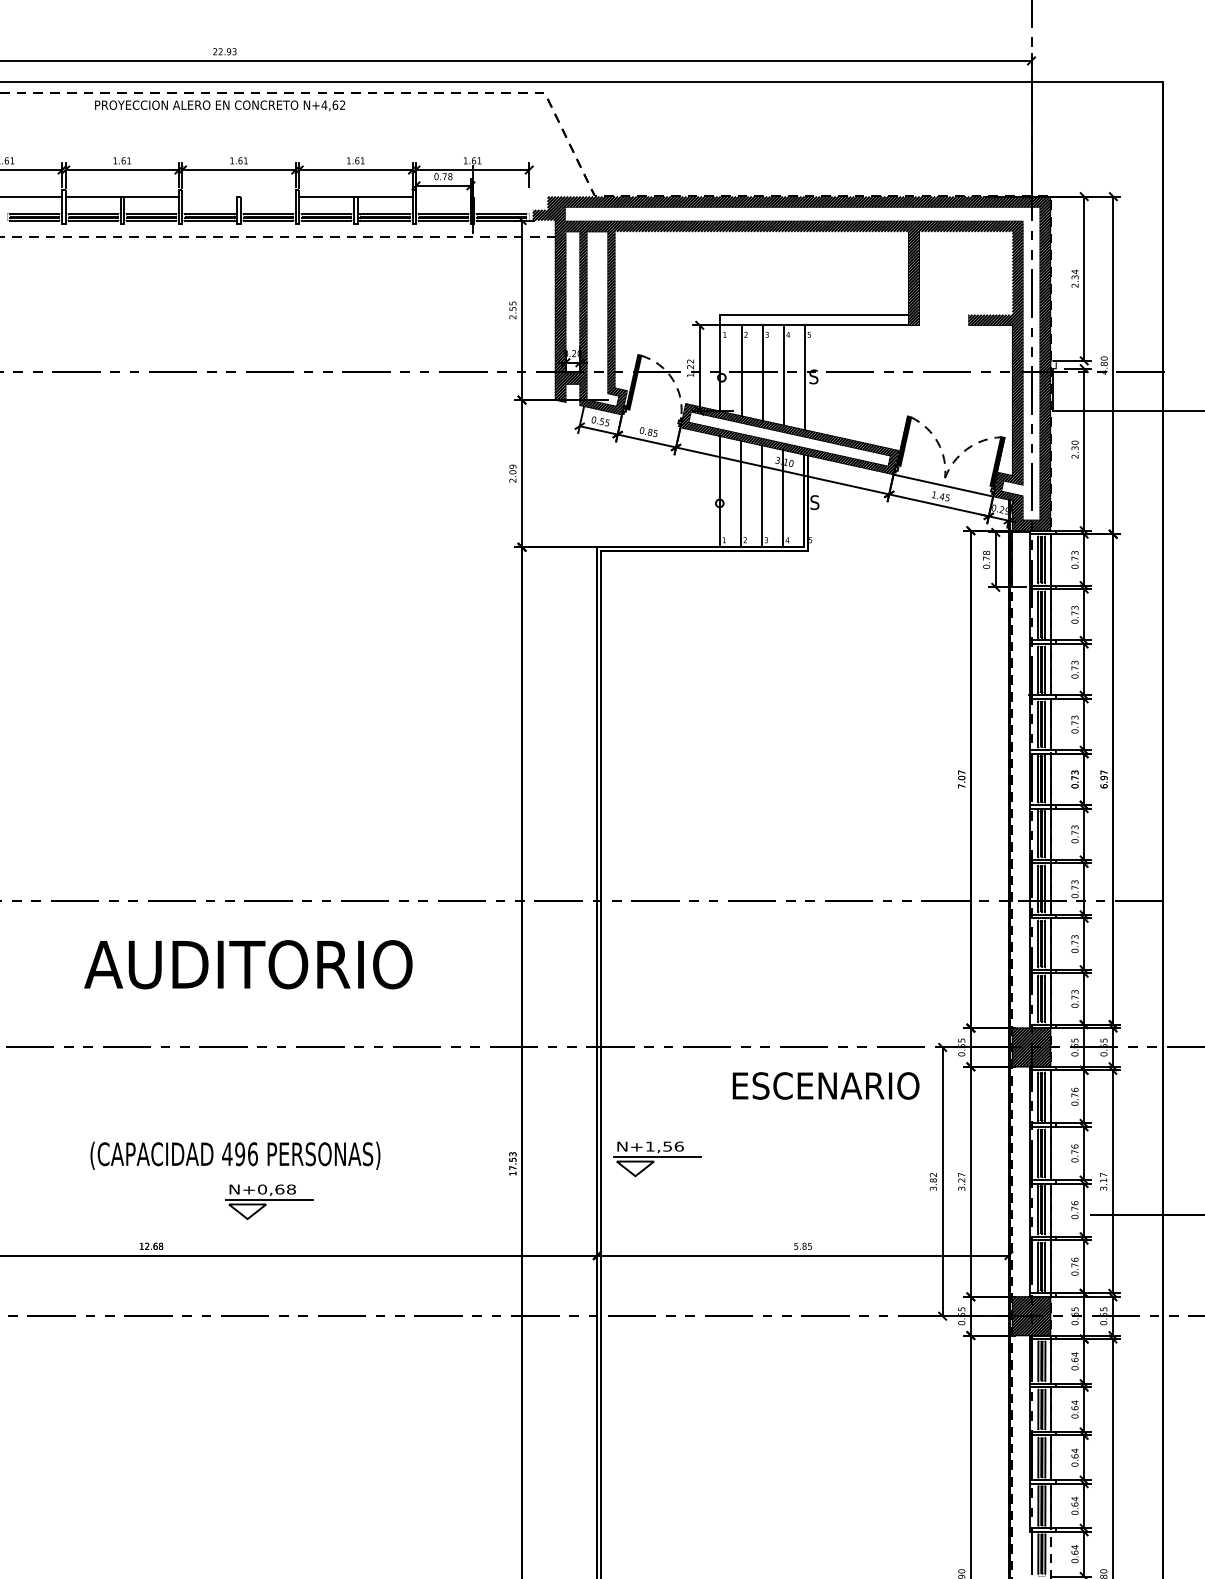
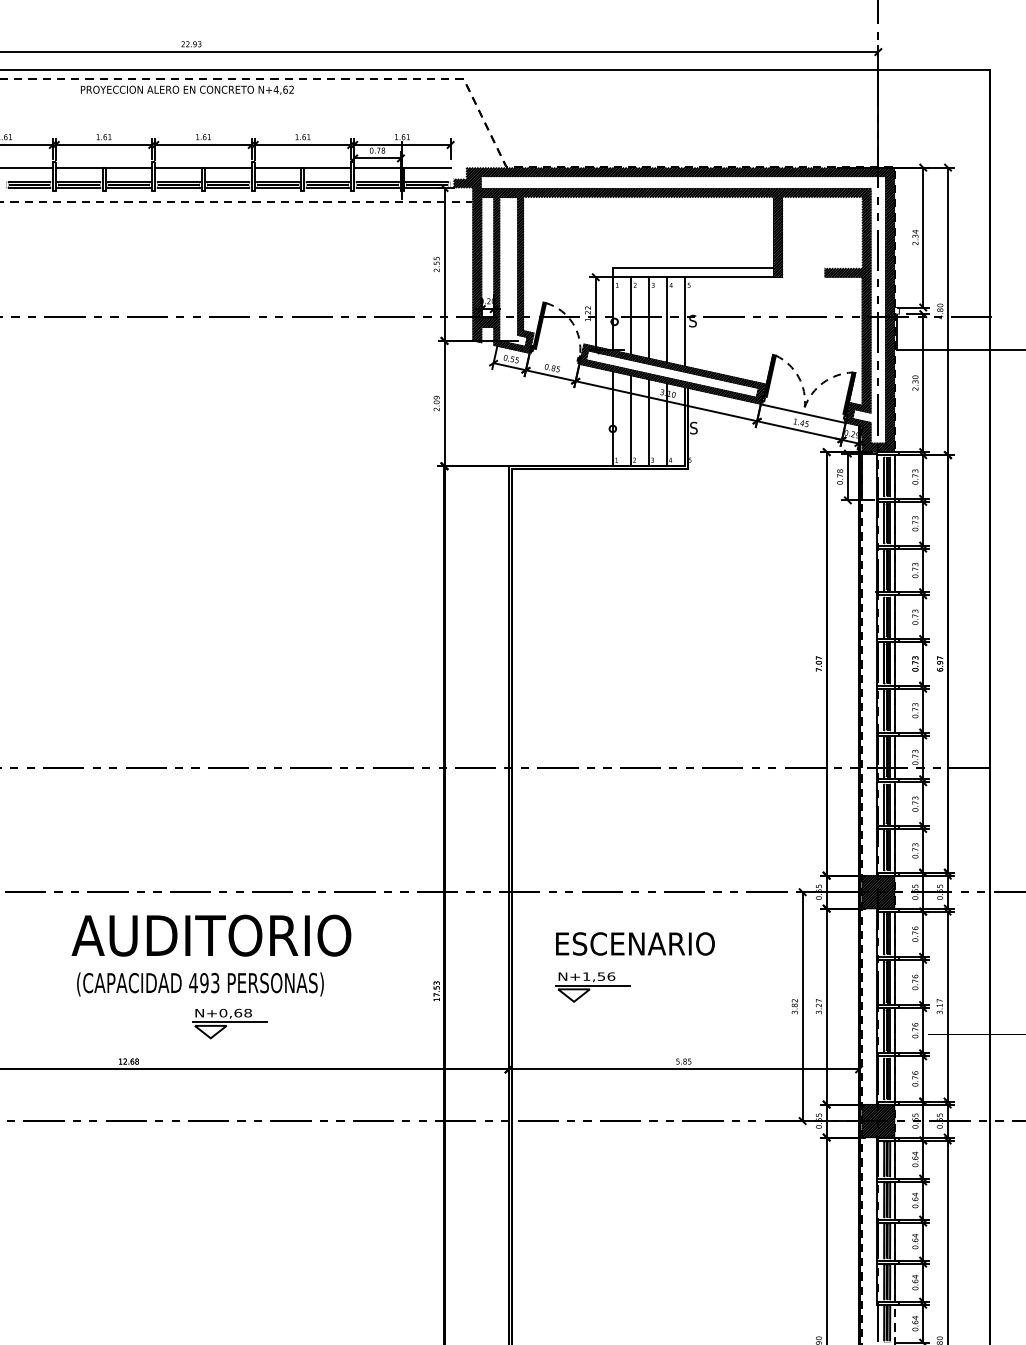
line: (239, 196) -> (203, 167), added
line: (472, 196) -> (402, 167), added
text: (248, 964) -> (211, 935), moved
text: (826, 1085) -> (635, 943), moved
text: (253, 1153) -> (215, 982), 496 -> 493
part: (657, 1159) -> (592, 987), moved

